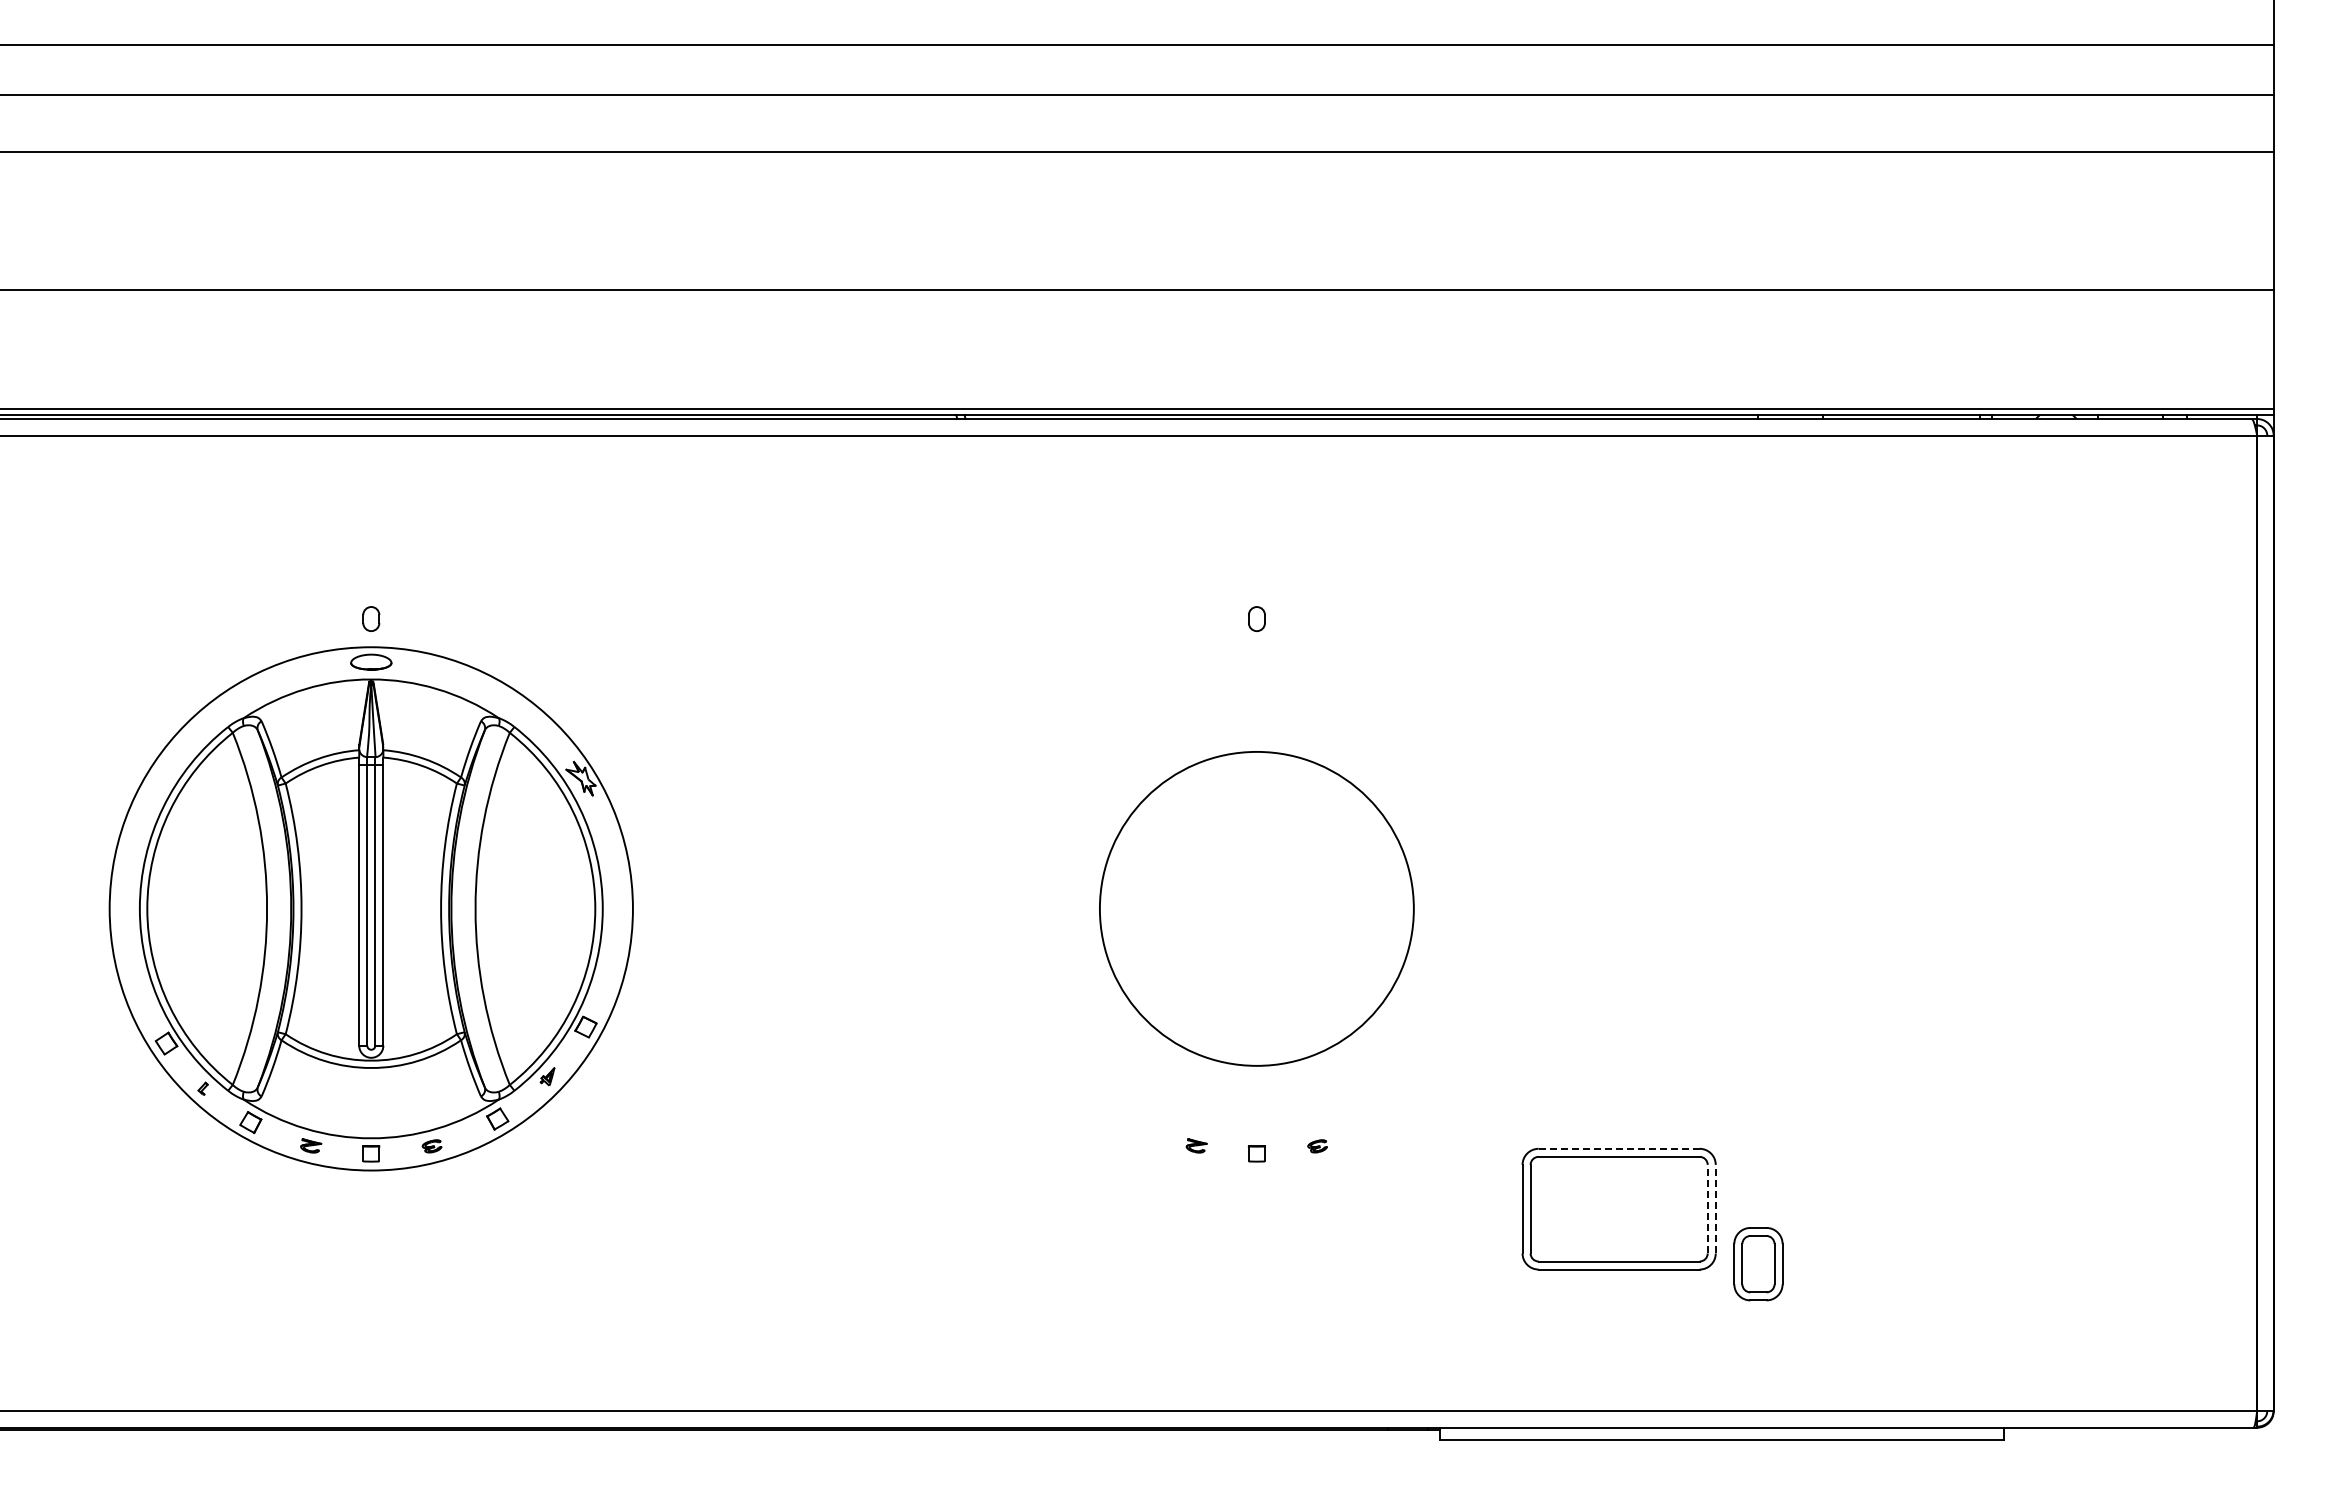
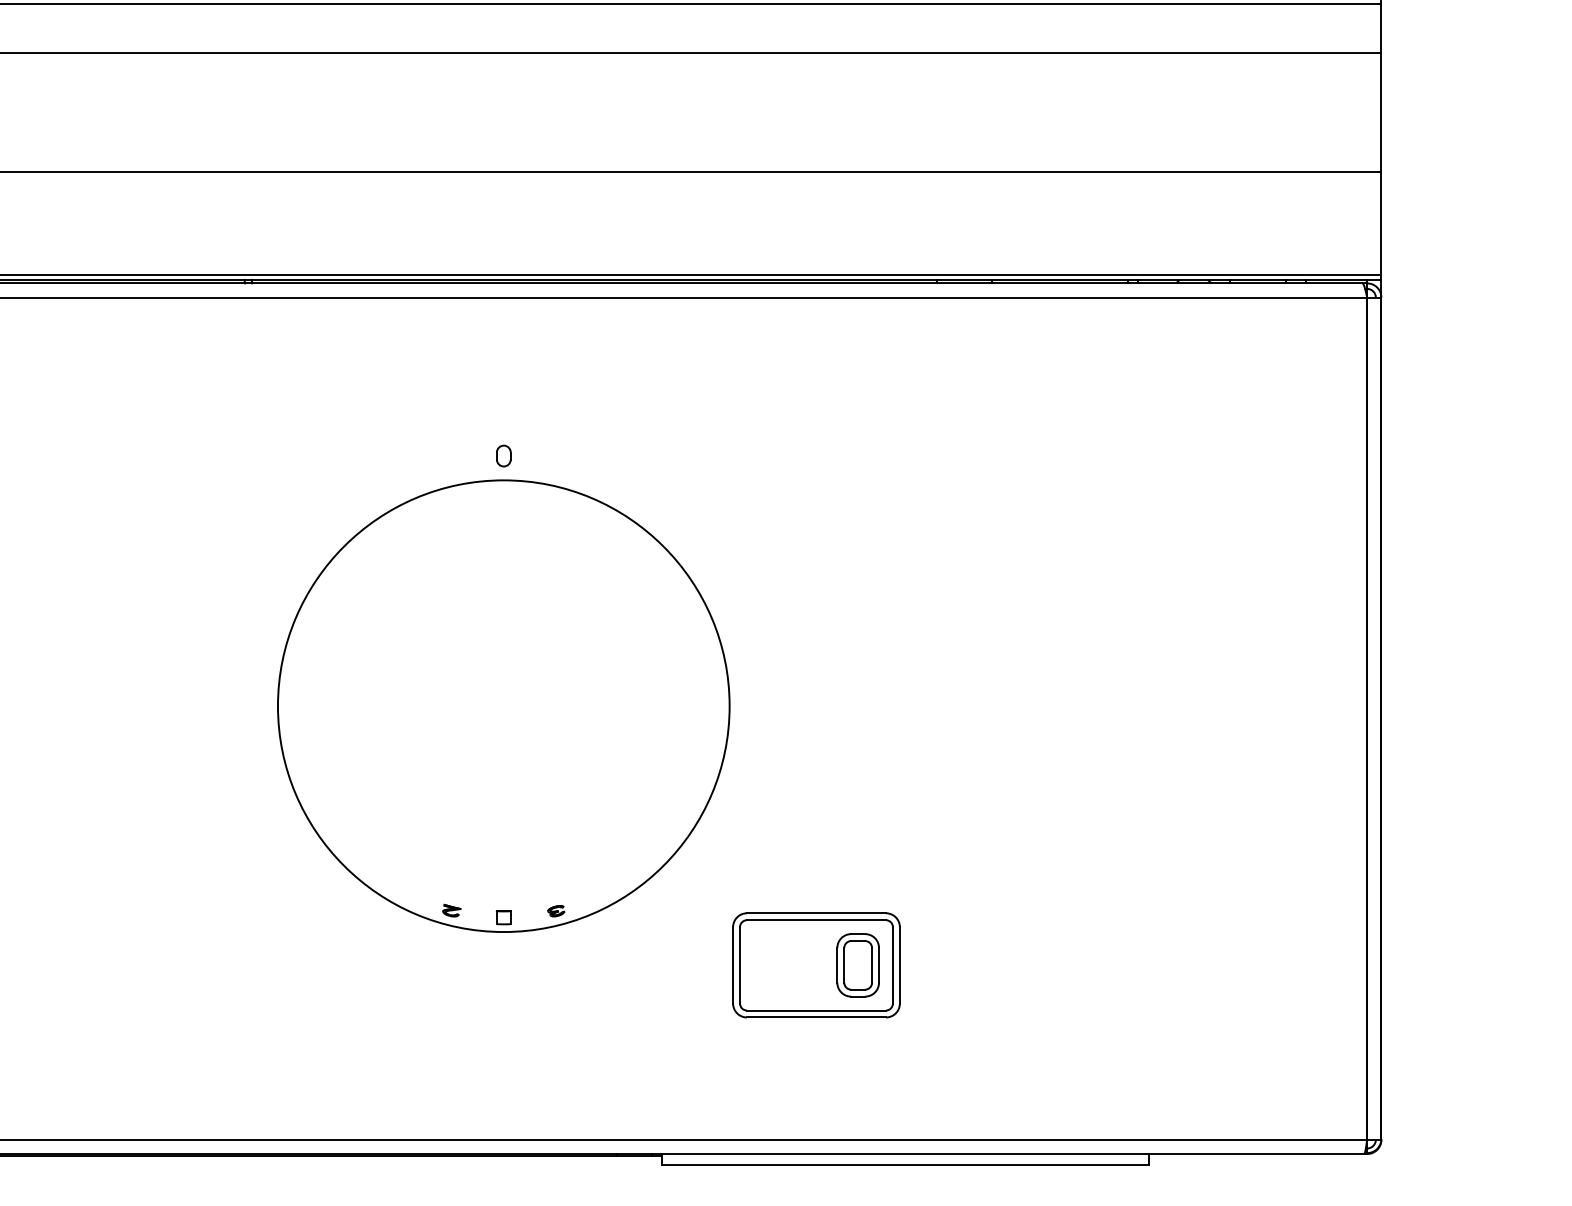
circle: (1256, 908) -> (503, 705), size x1.67
line: (1619, 1148) -> (816, 912), dashed -> solid
line: (1707, 1208) -> (892, 964), dashed -> solid
line: (1715, 1208) -> (899, 964), dashed -> solid
part: (1758, 1264) -> (858, 965), moved

